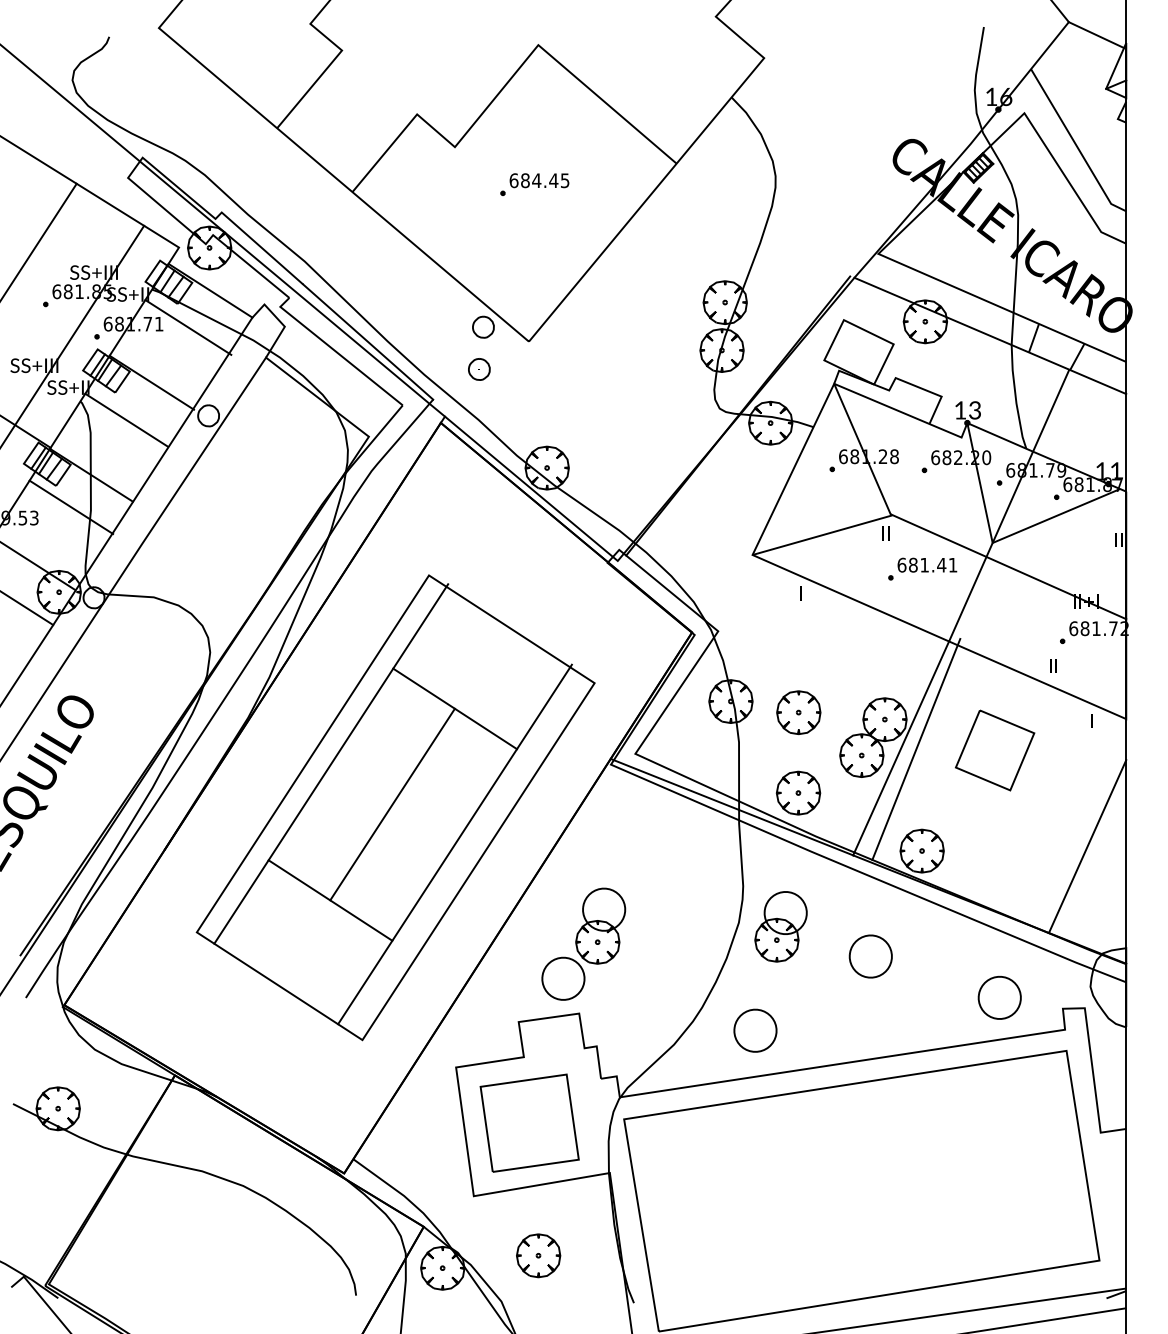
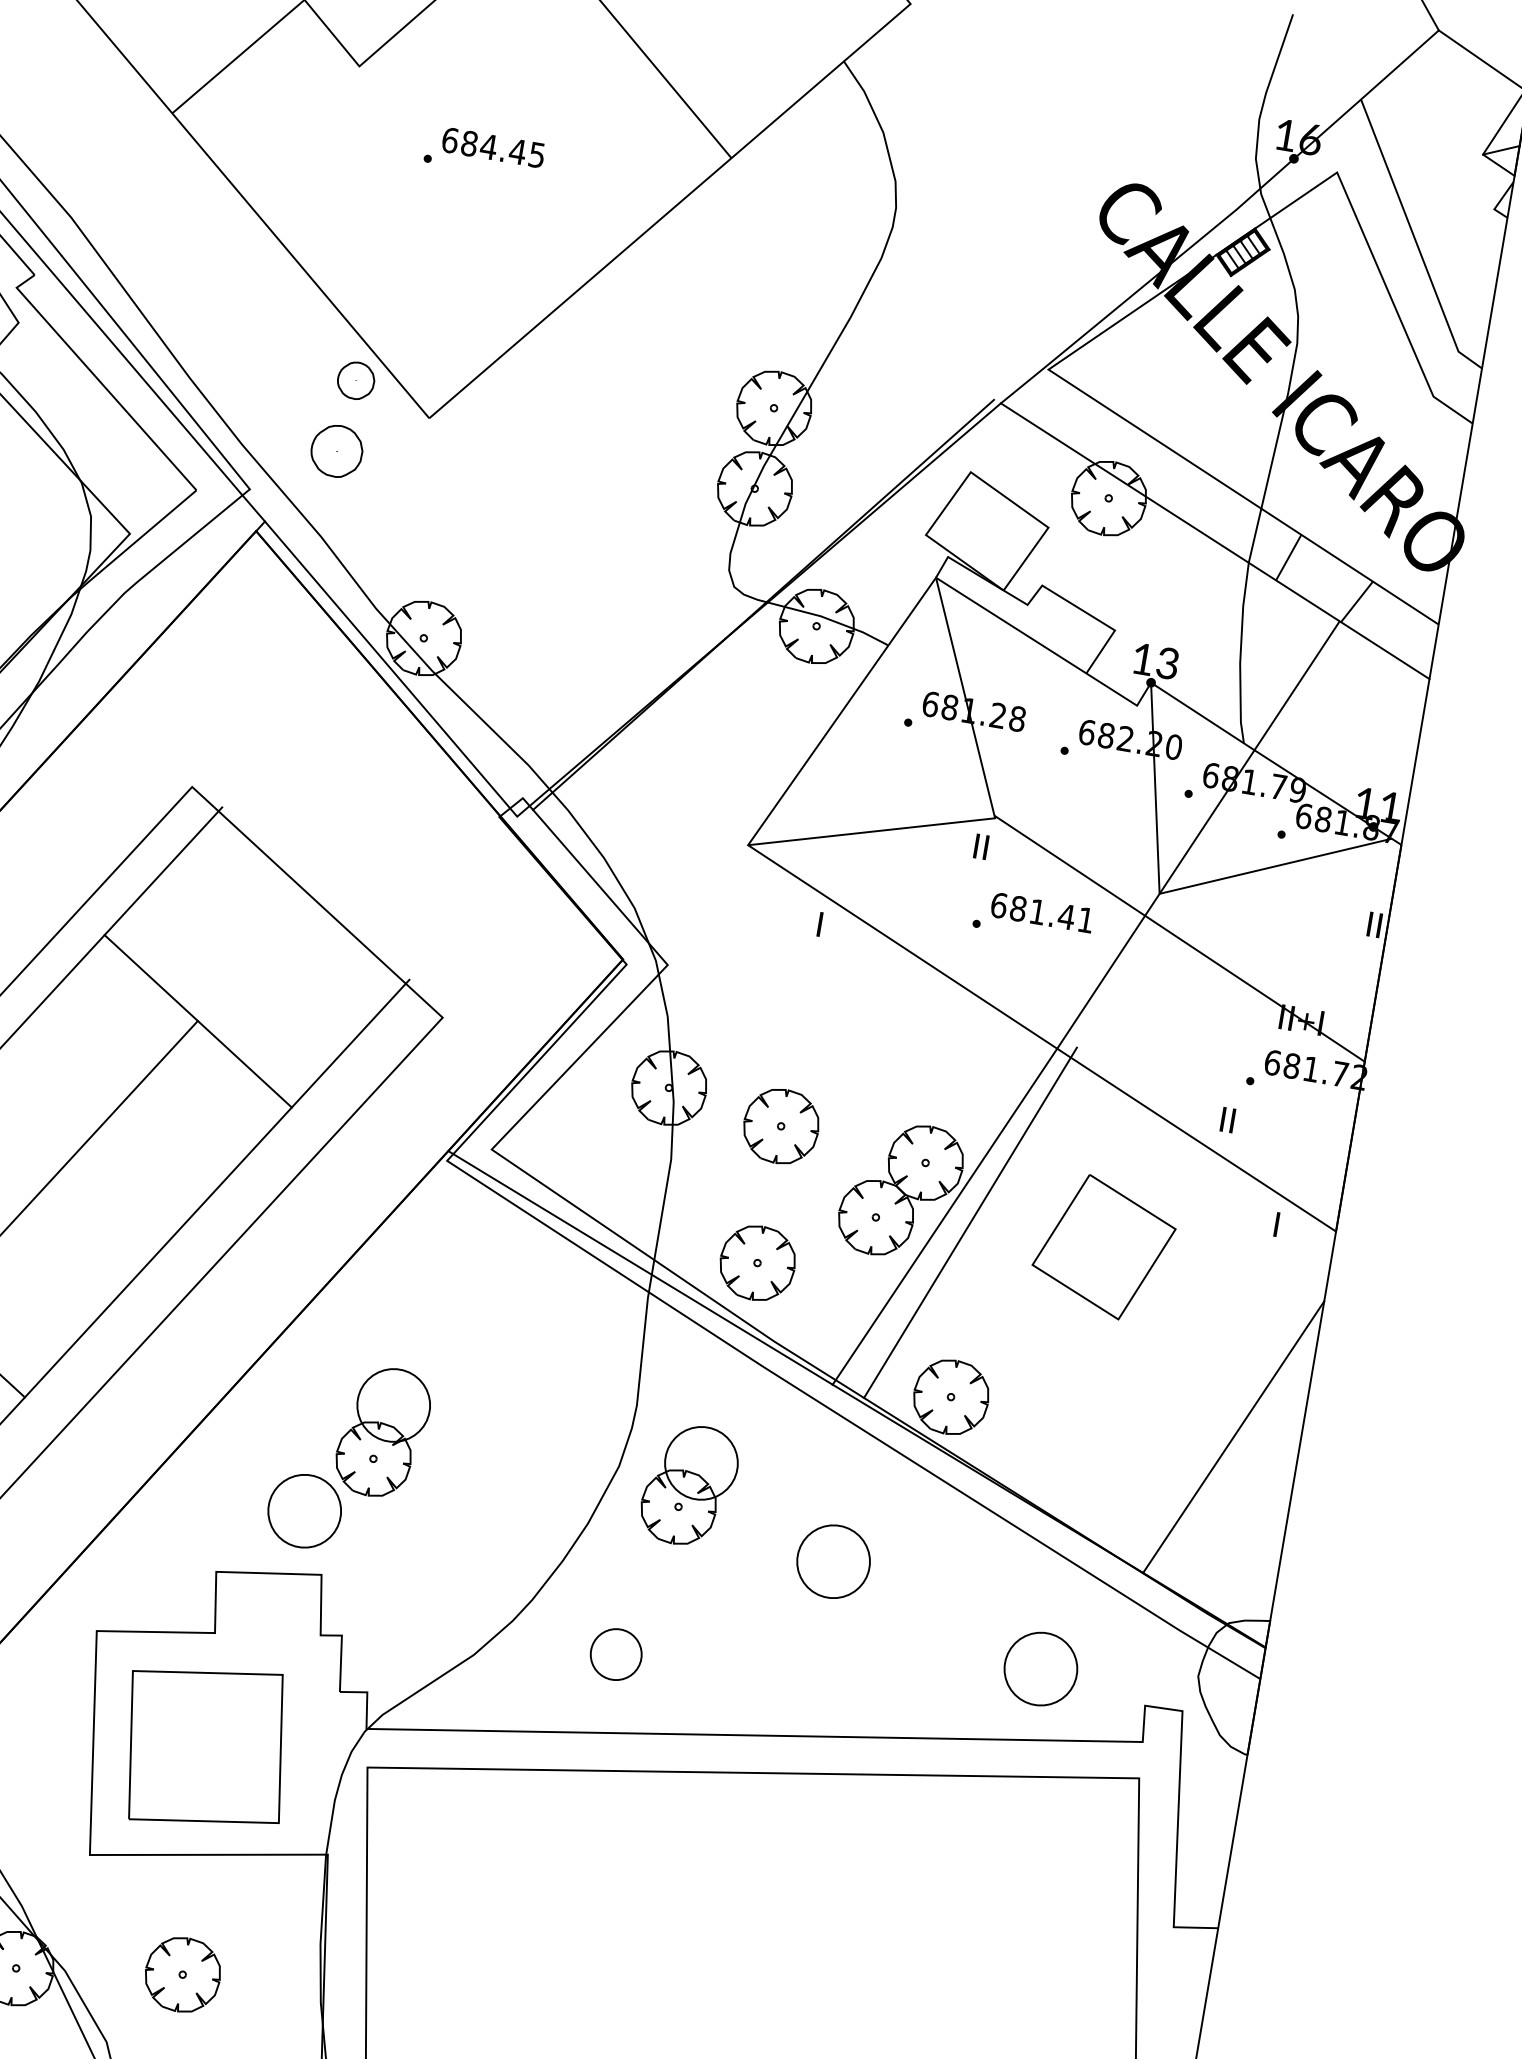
part: (479, 369) -> (337, 451), size x1.4
part: (755, 1030) -> (616, 1654), size x0.7

